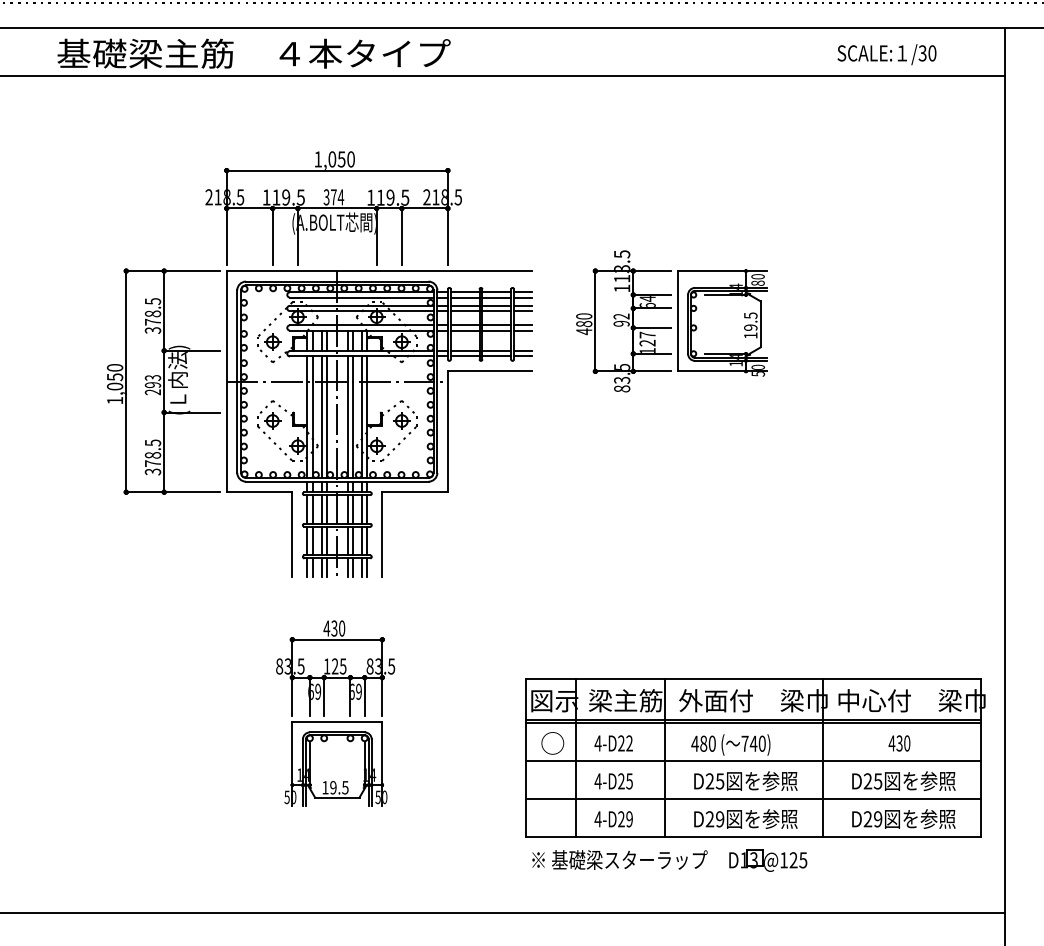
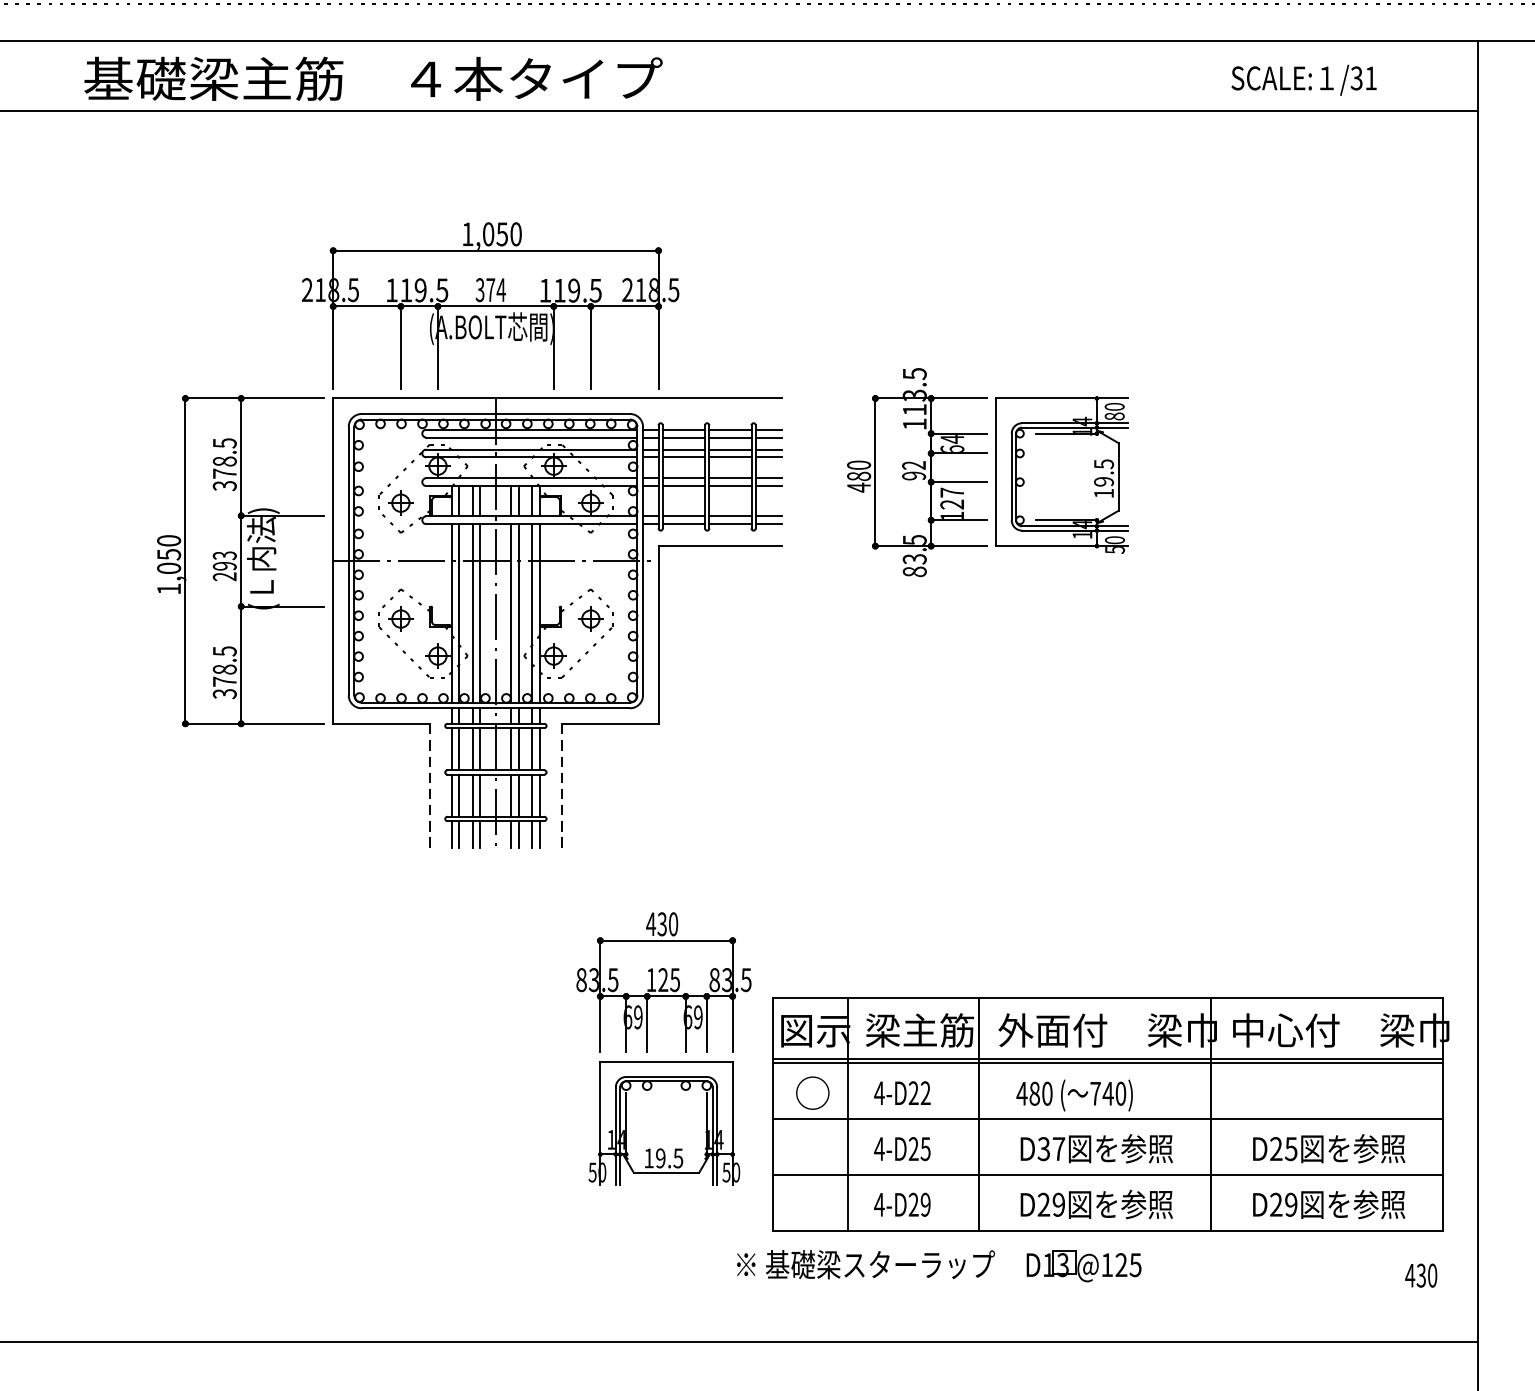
text: (932, 53) -> (1371, 78), /30 -> /31
line: (292, 533) -> (429, 784), solid -> dashed
line: (382, 533) -> (562, 784), solid -> dashed
part: (335, 721) -> (663, 1060), moved
text: (899, 743) -> (1421, 1275), moved
text: (714, 781) -> (1050, 1149), D25 -> D37
part: (669, 860) -> (938, 1265), moved

